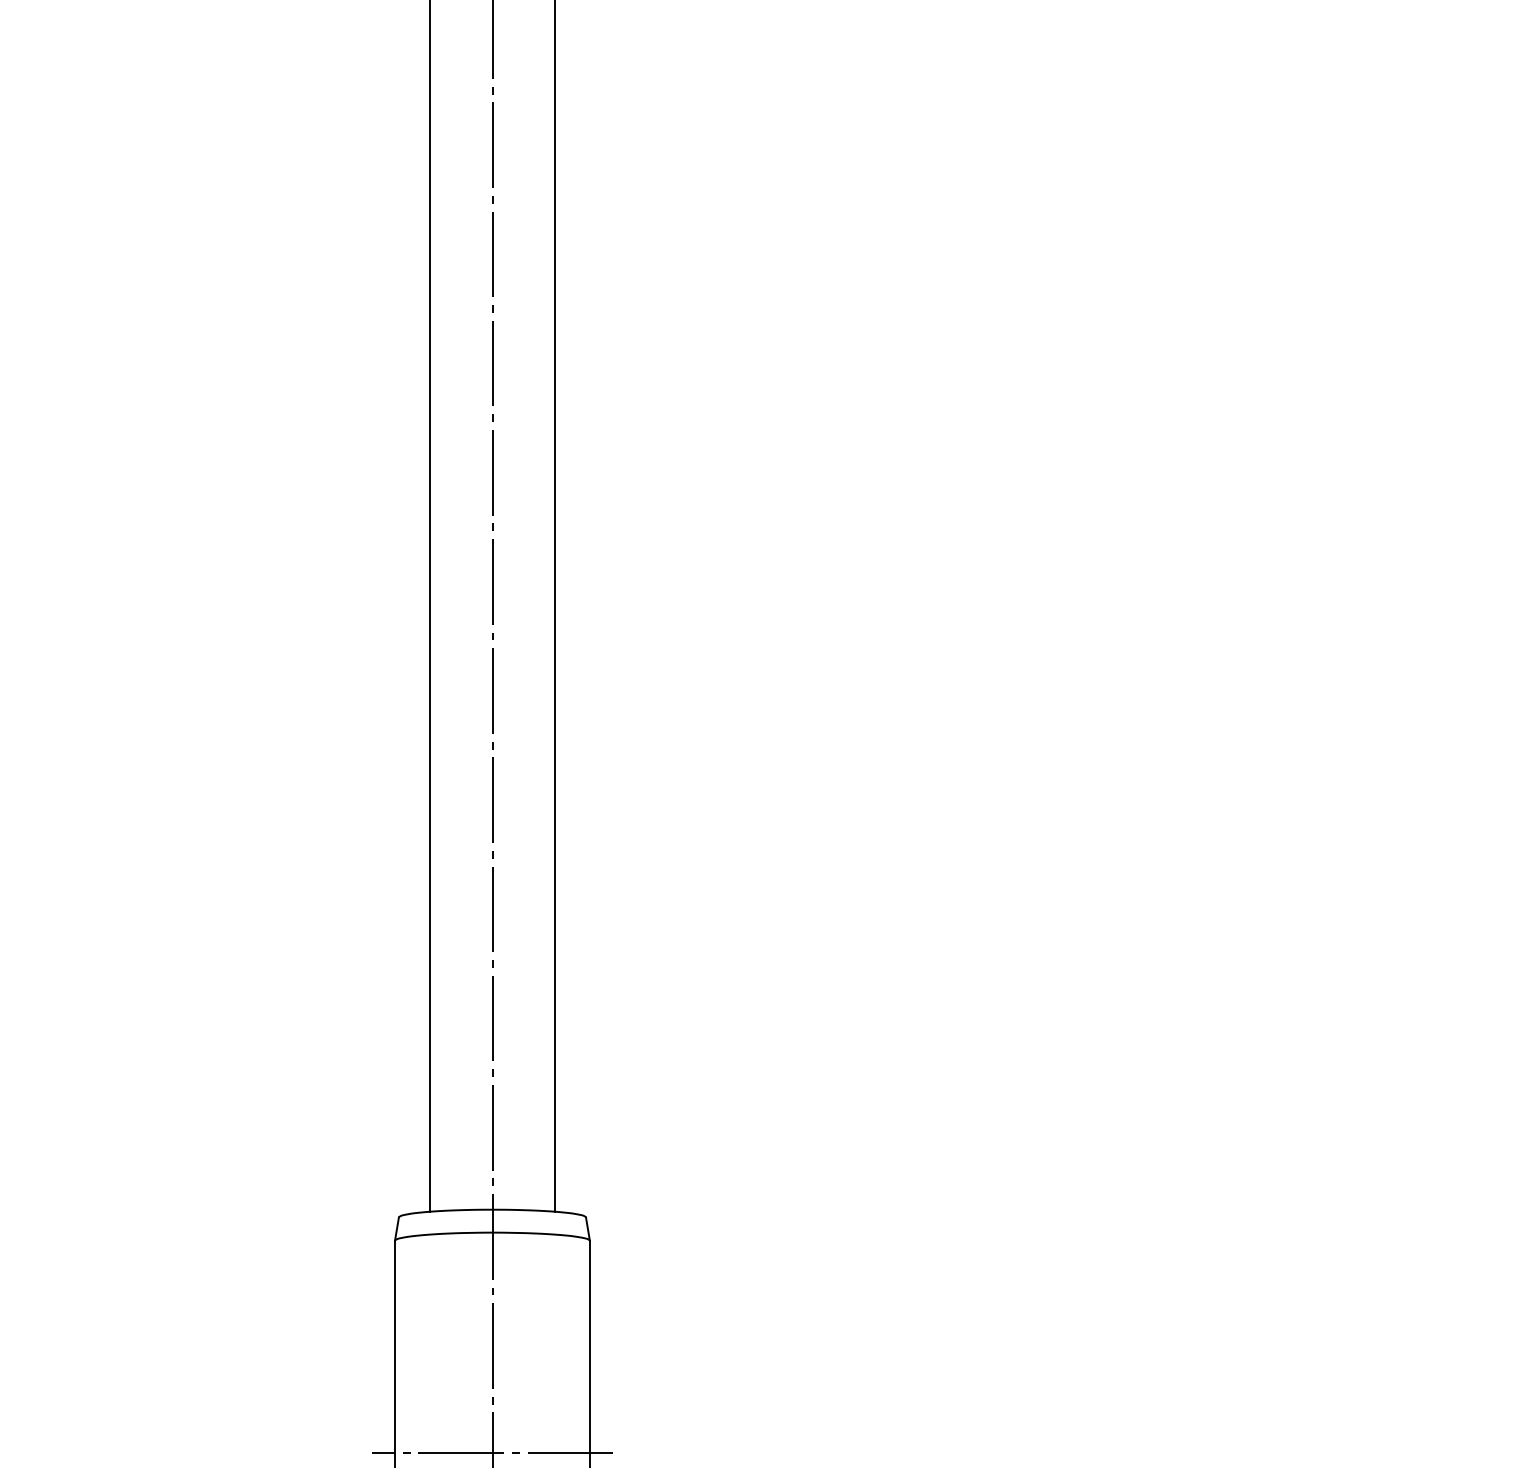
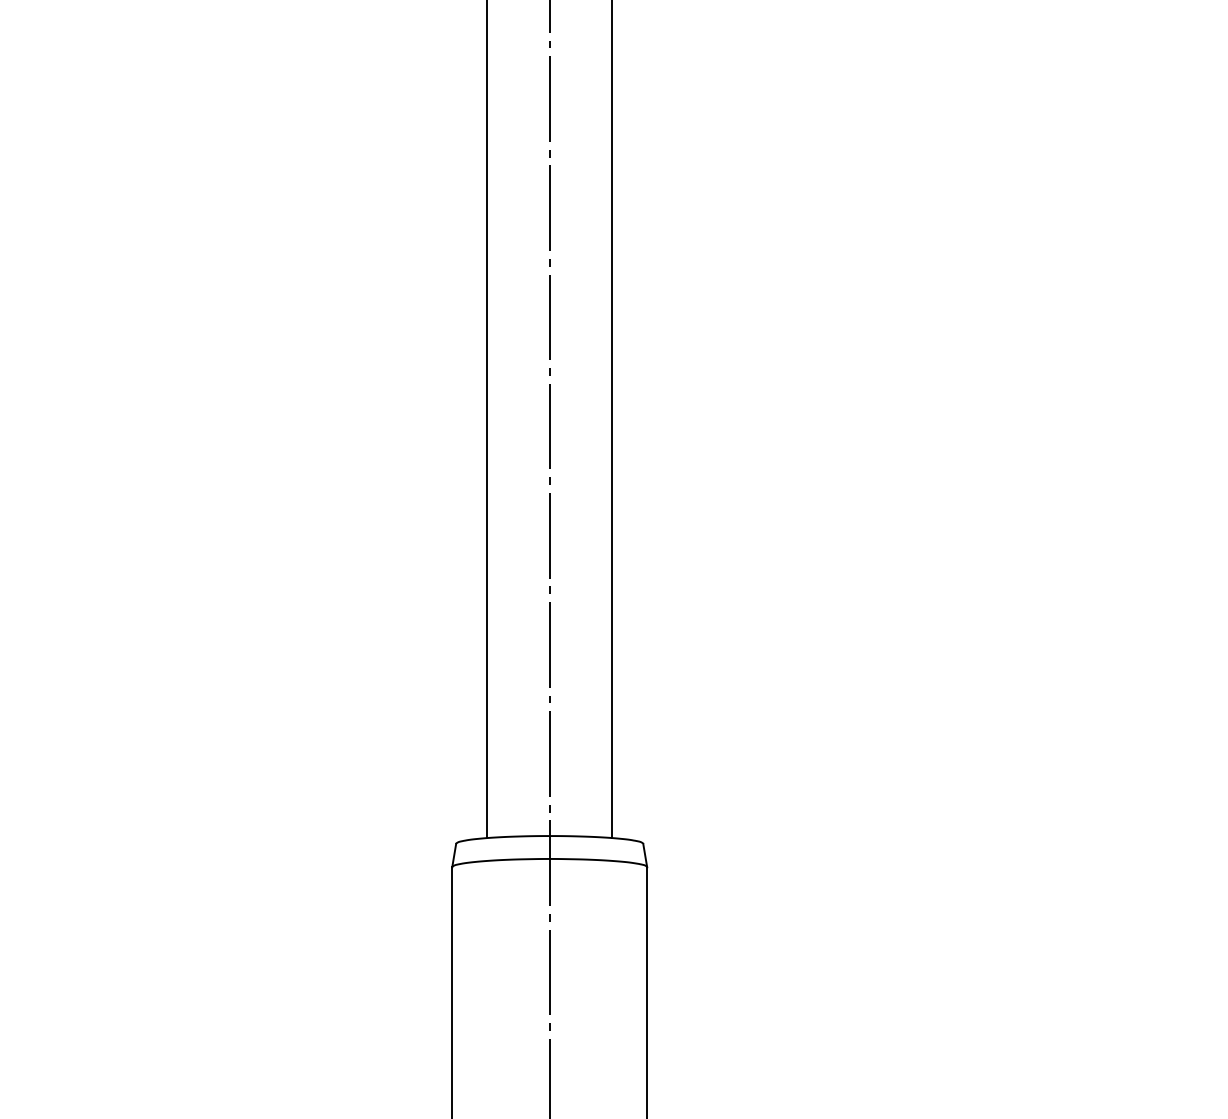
line: (492, 1453) -> (549, 1079), removed

